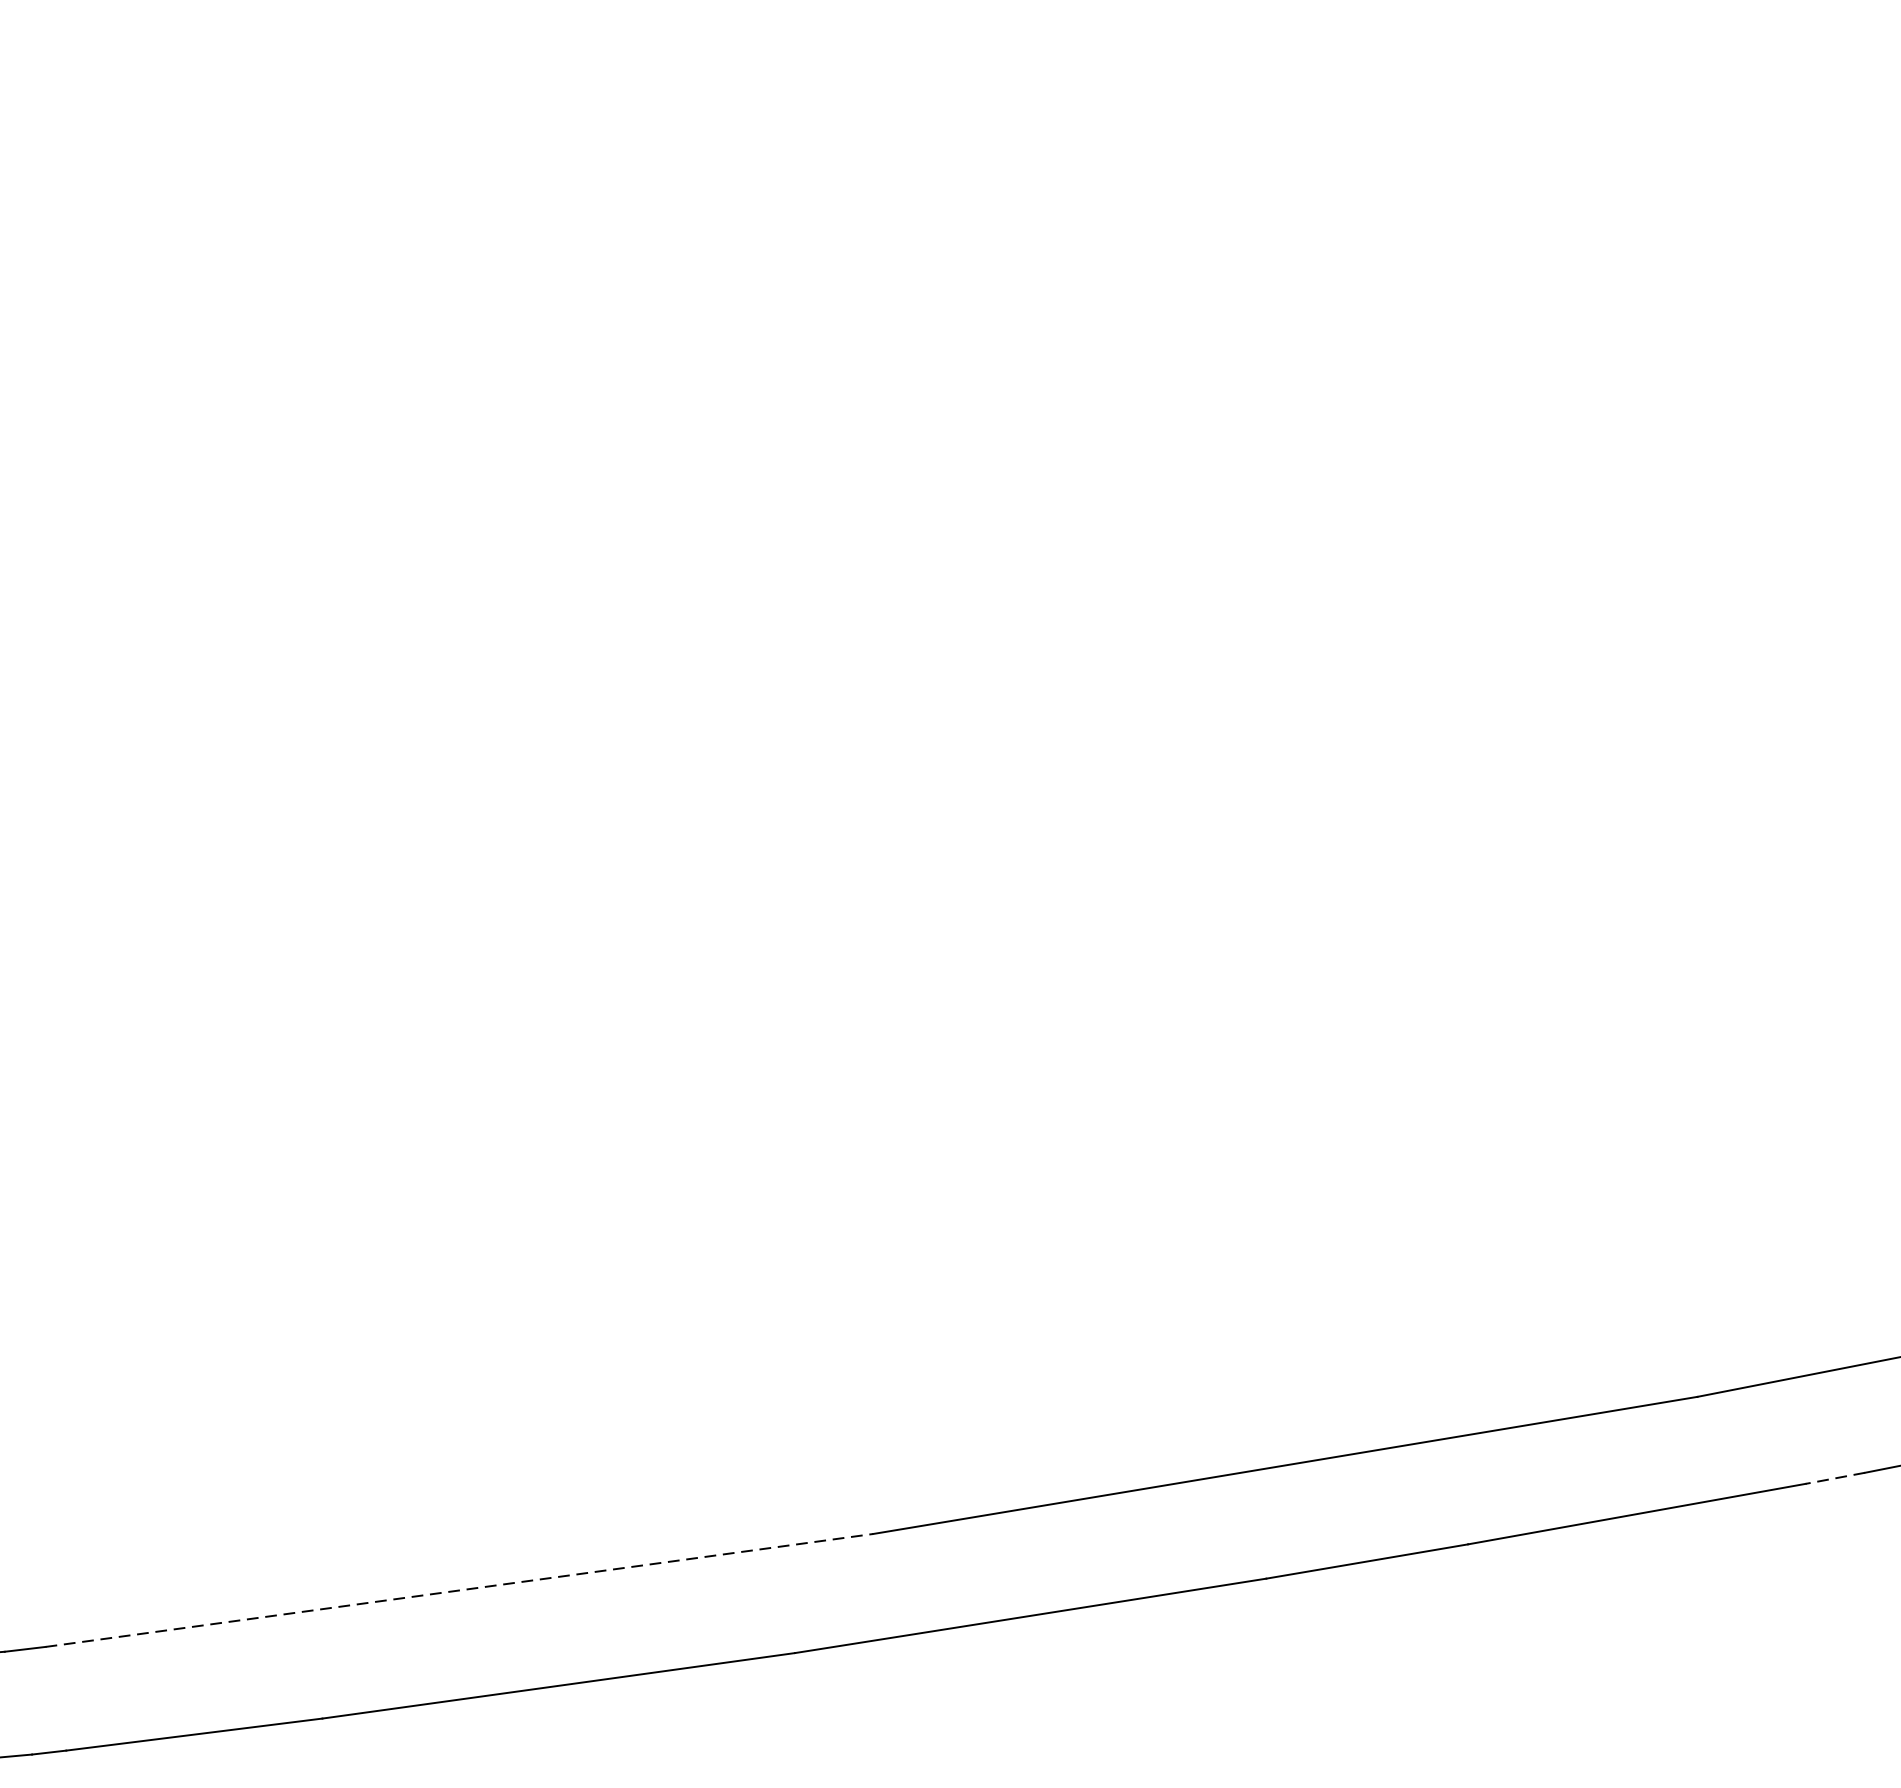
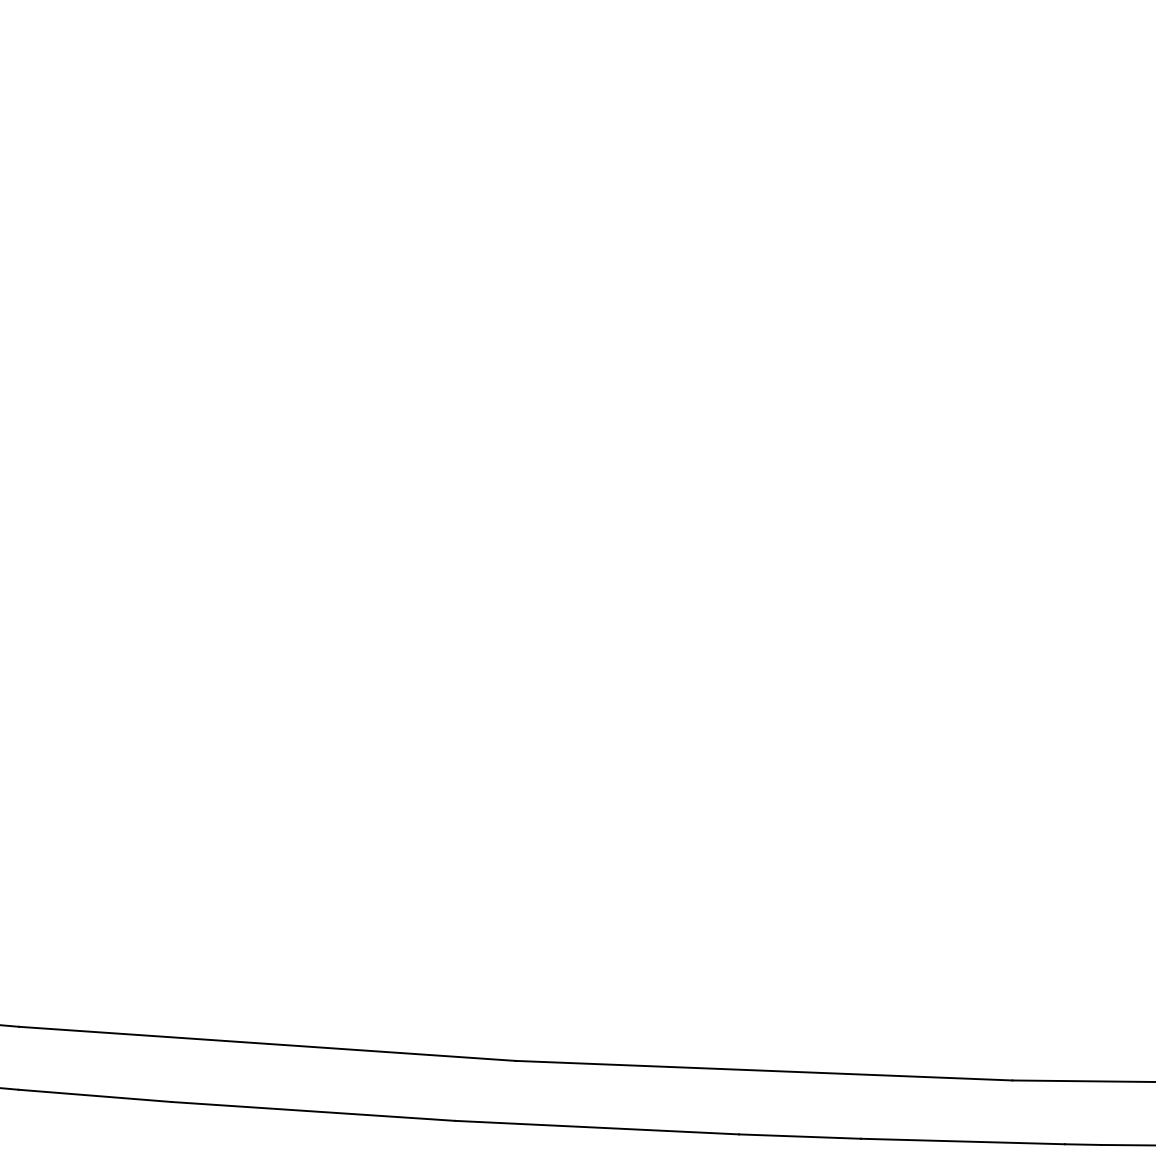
line: (1834, 1478) -> (1082, 1144), dashed -> solid
line: (459, 1589) -> (267, 1043), dashed -> solid

